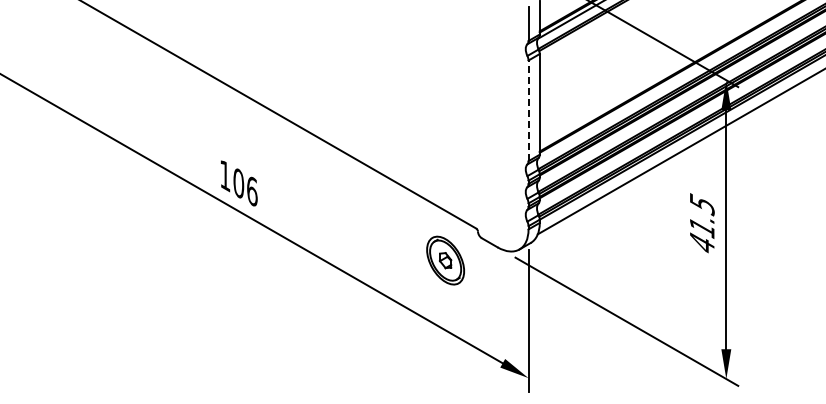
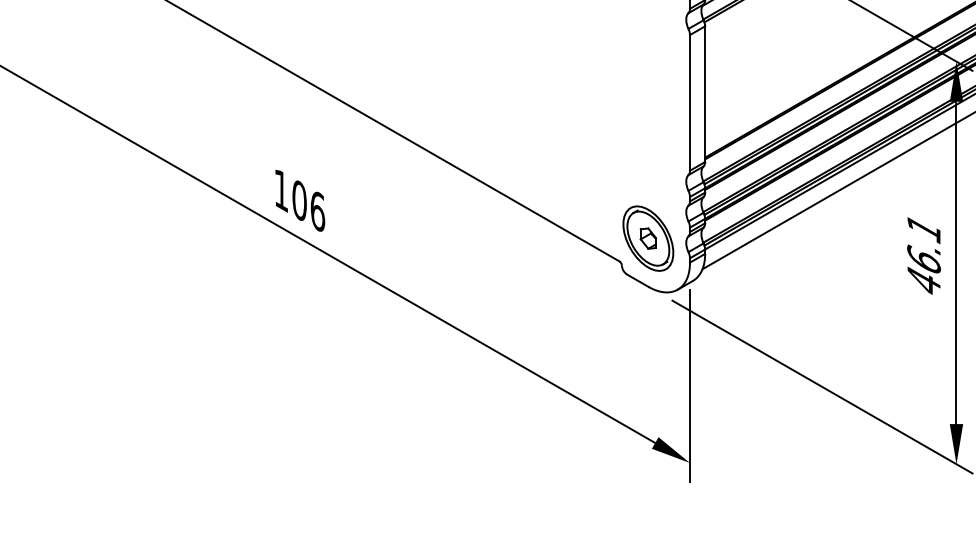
line: (528, 110) -> (689, 102), dashed -> solid
text: (701, 215) -> (923, 243), 41.5 -> 46.1
part: (445, 260) -> (648, 238), moved

